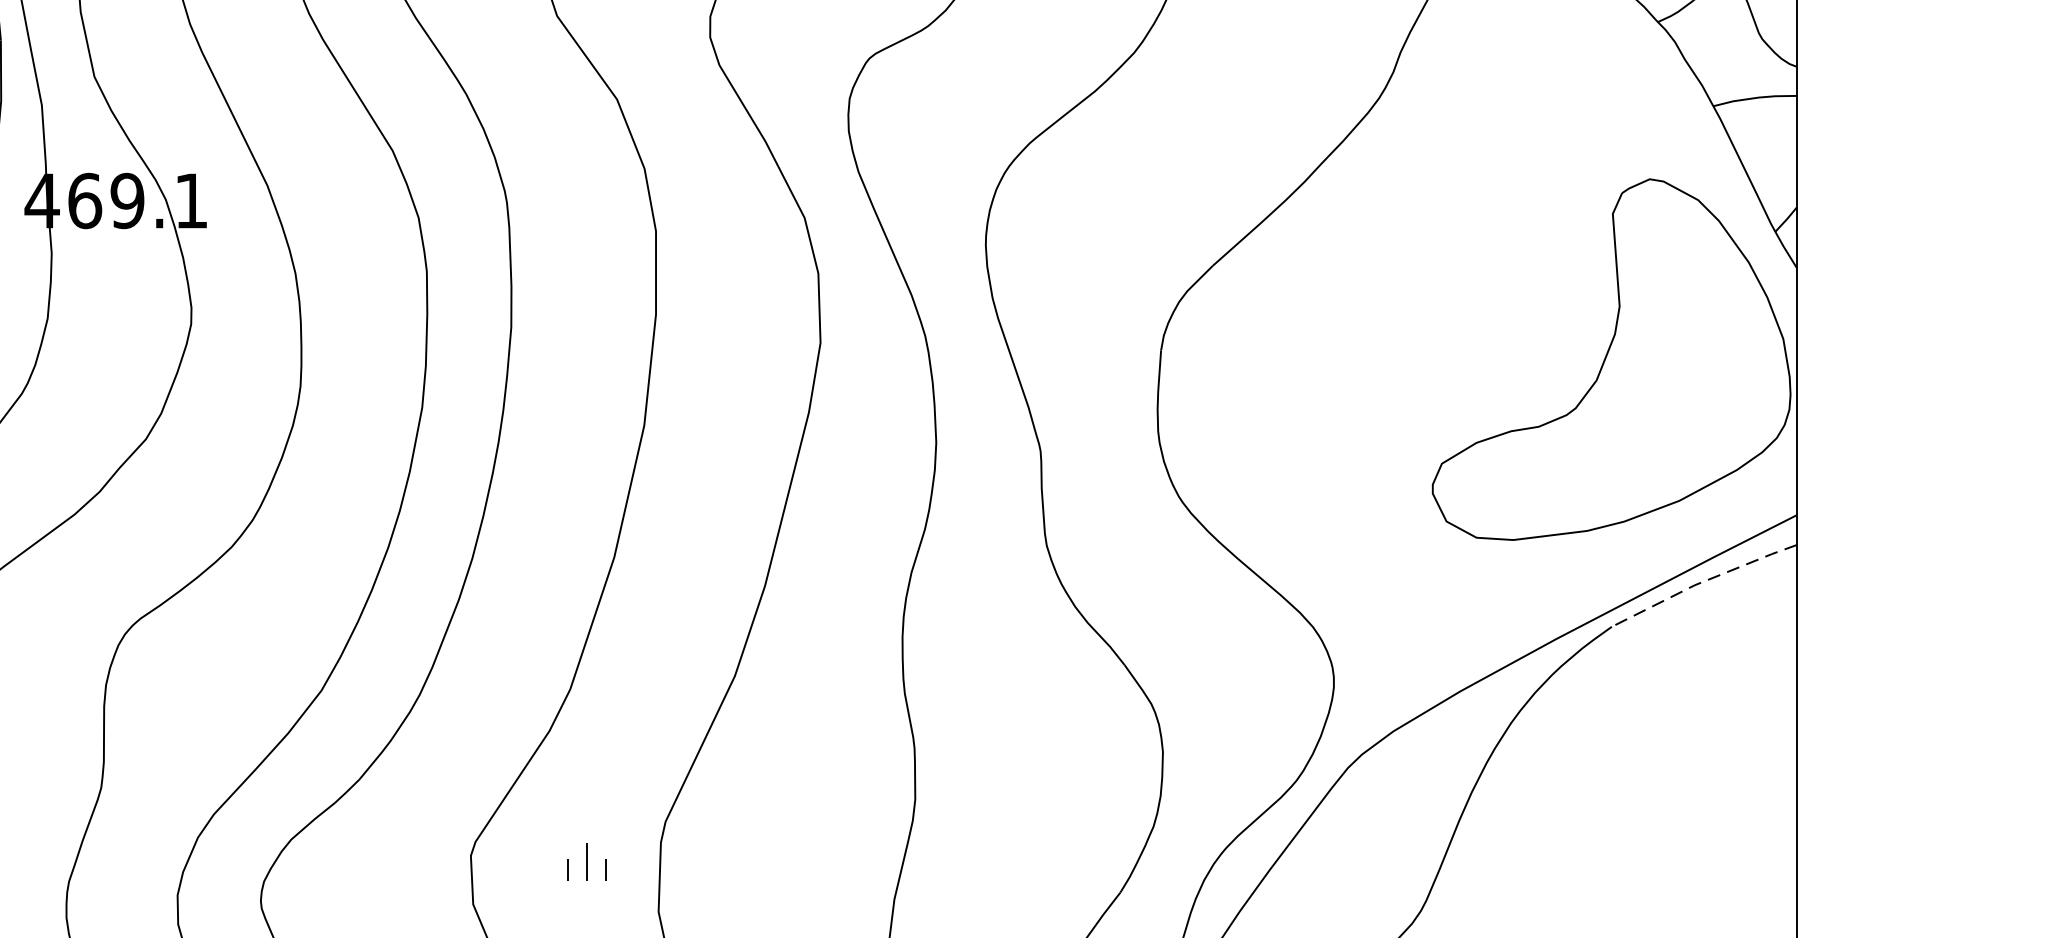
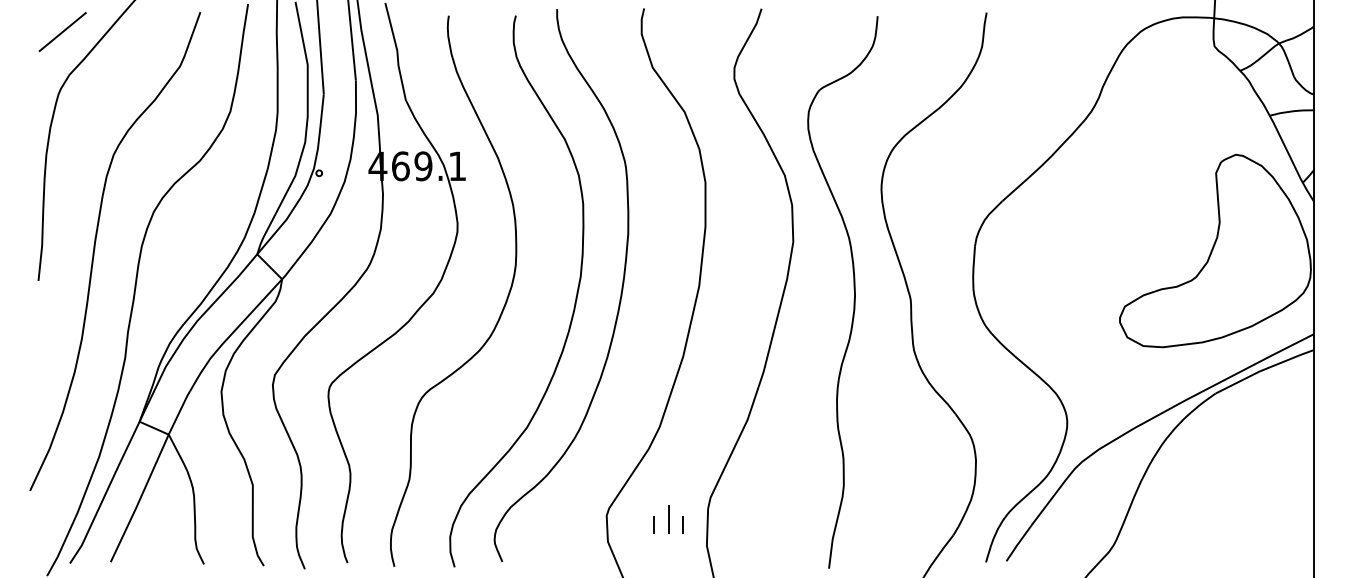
line: (1703, 581) -> (1264, 369), dashed -> solid
part: (586, 862) -> (668, 519), size x1.43

